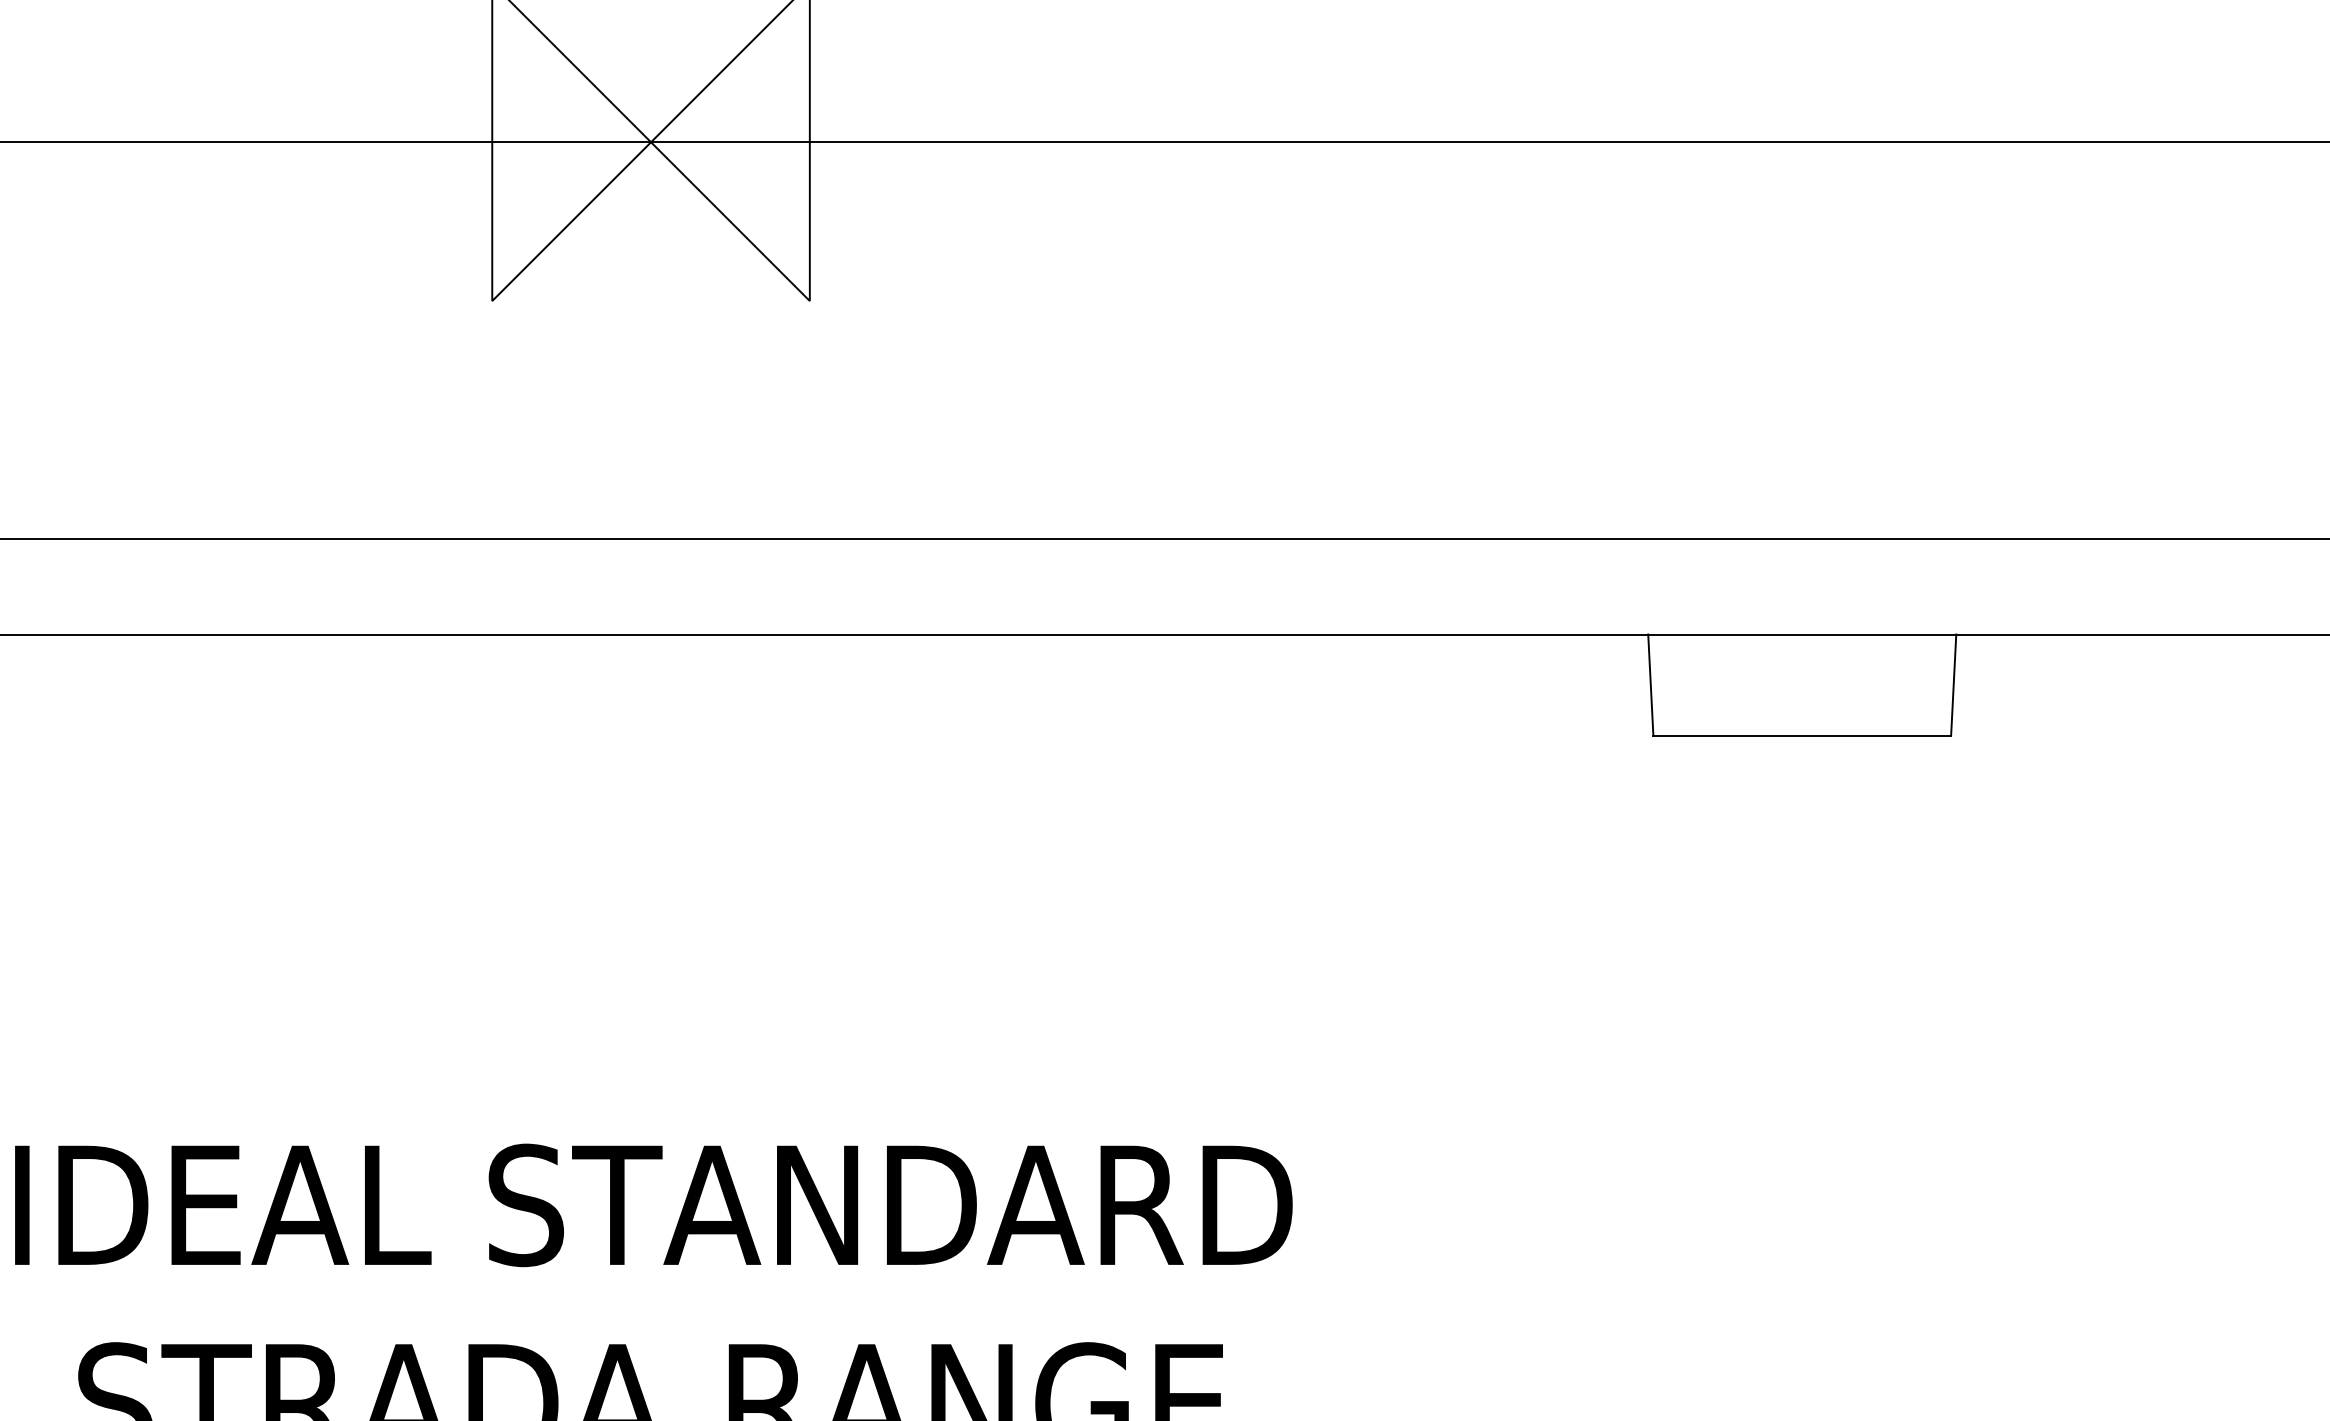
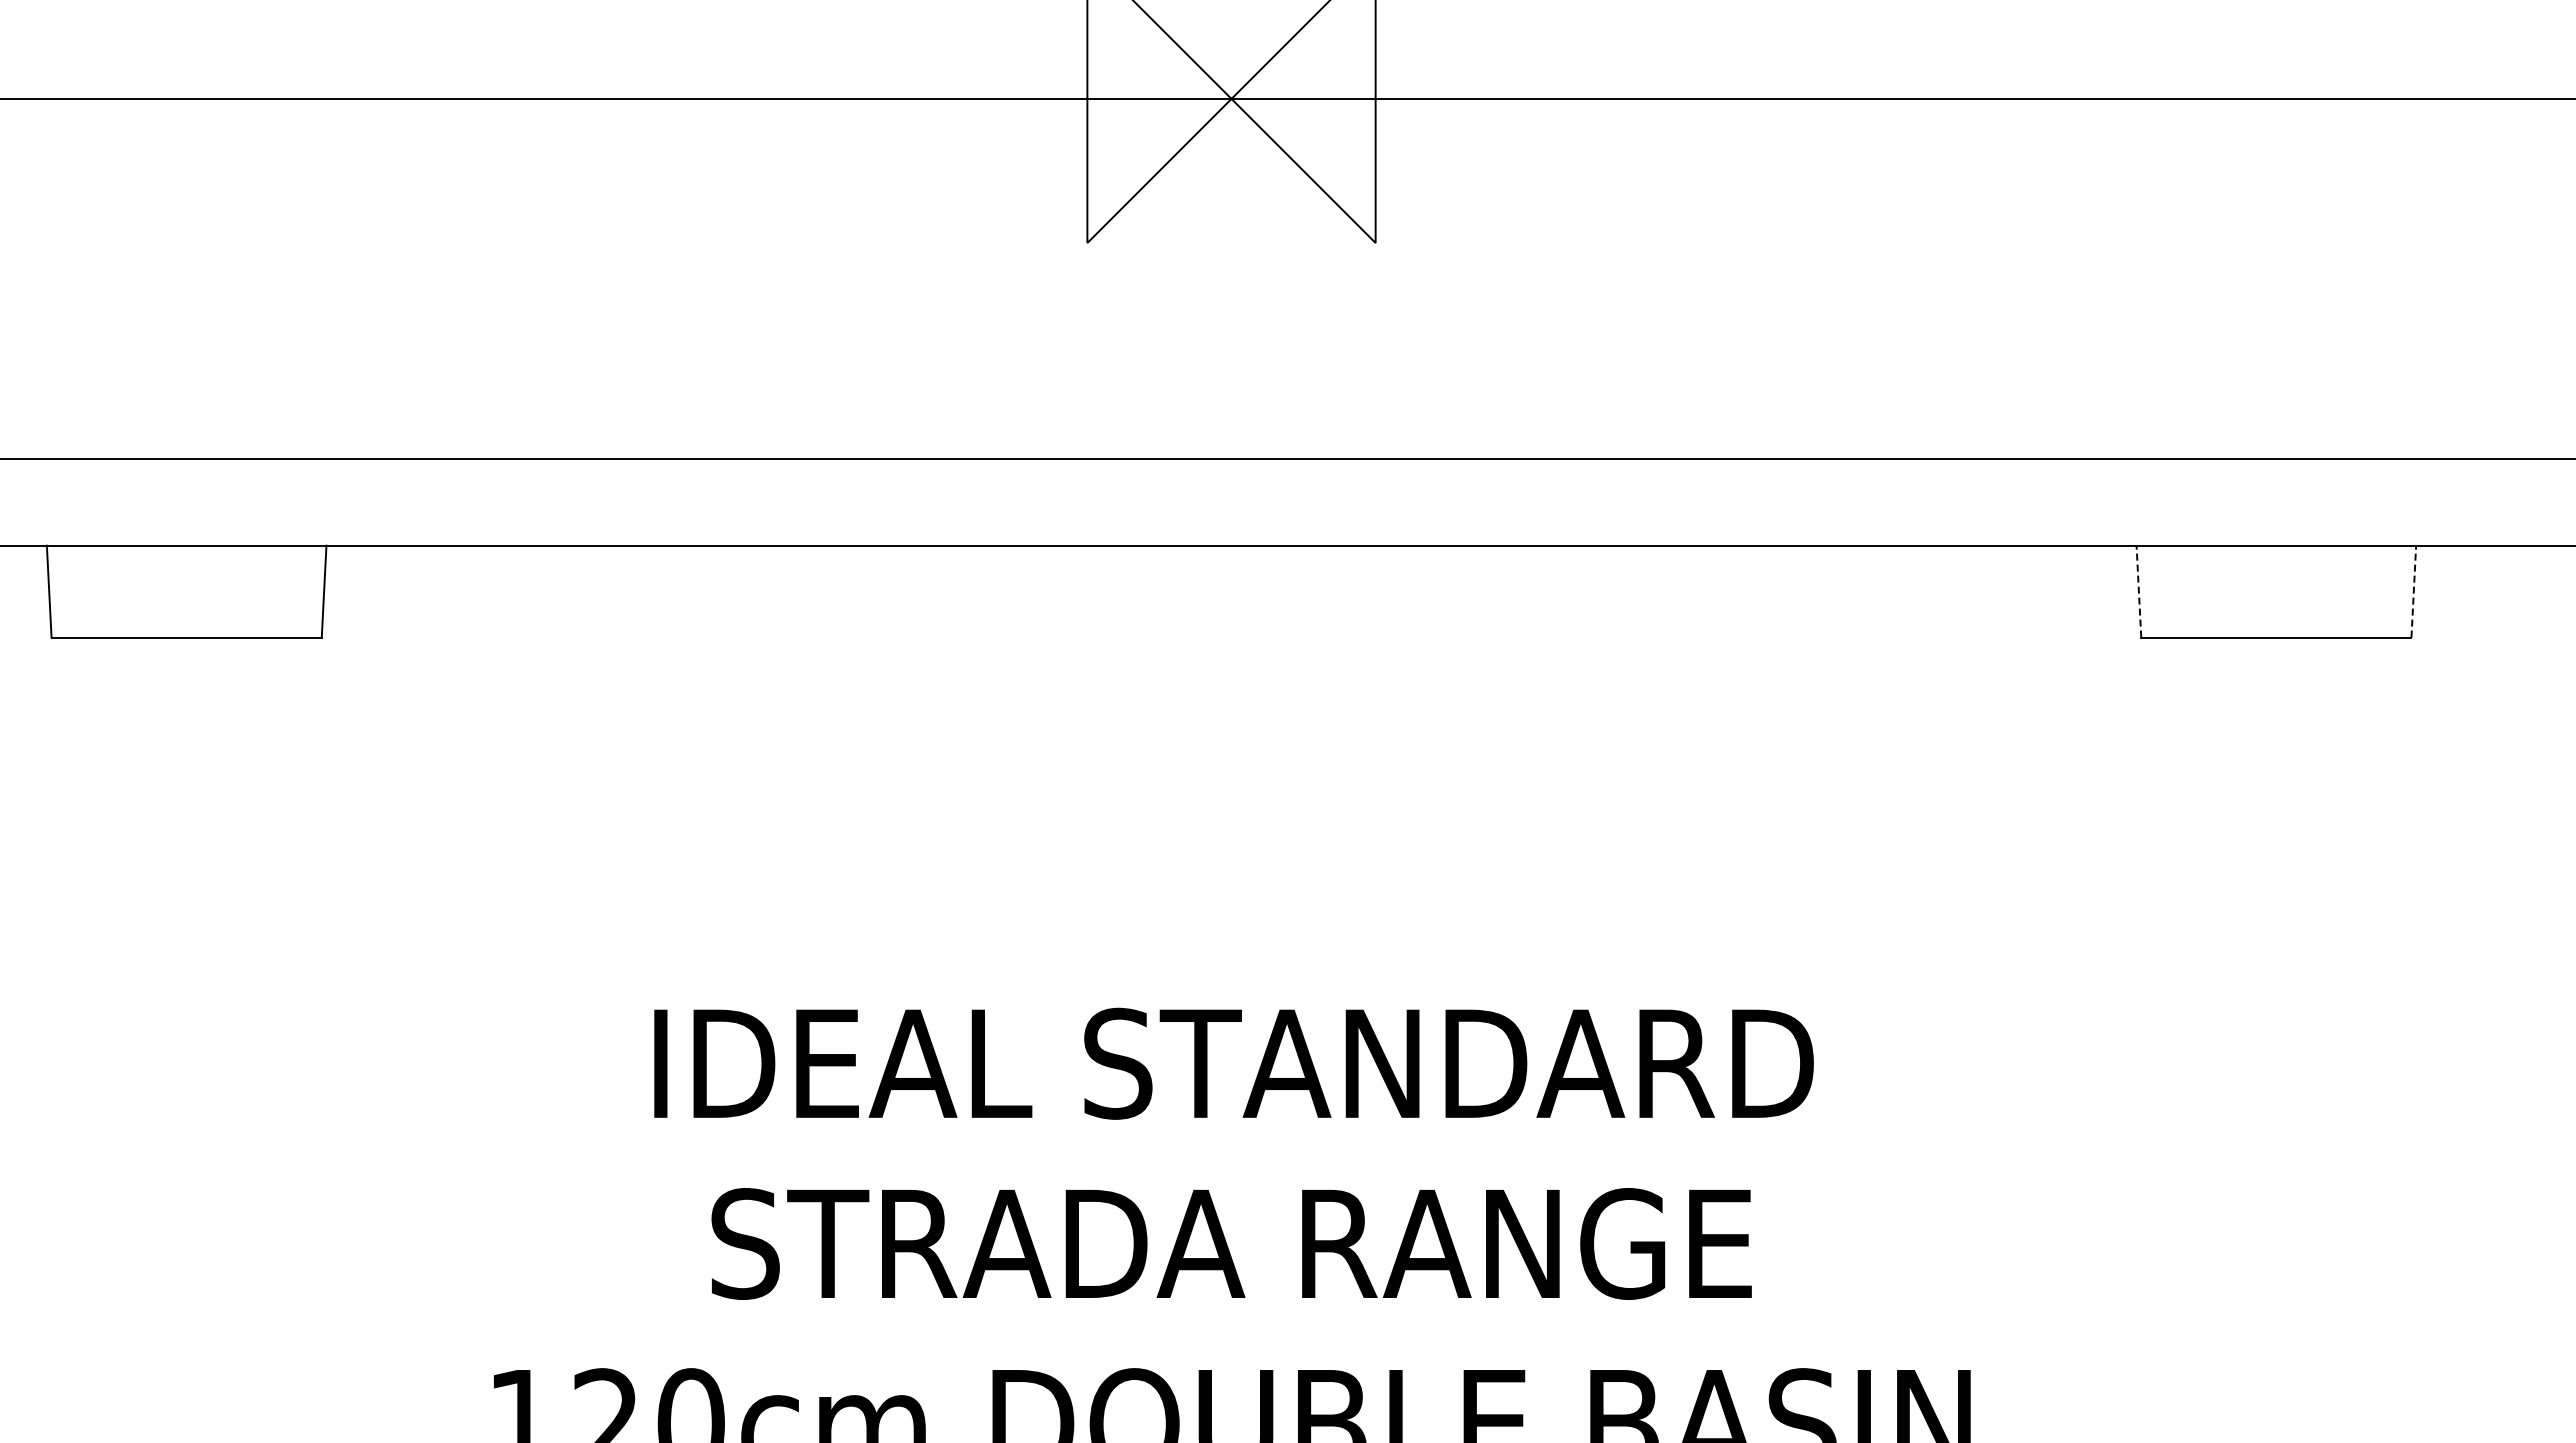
line: (1650, 684) -> (2138, 591), solid -> dashed
line: (1953, 684) -> (2413, 591), solid -> dashed

